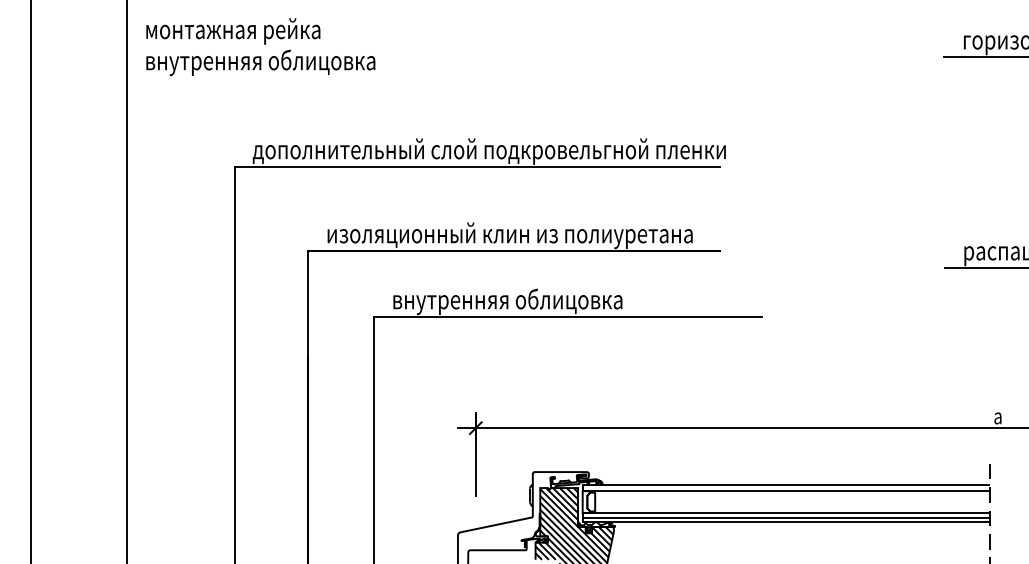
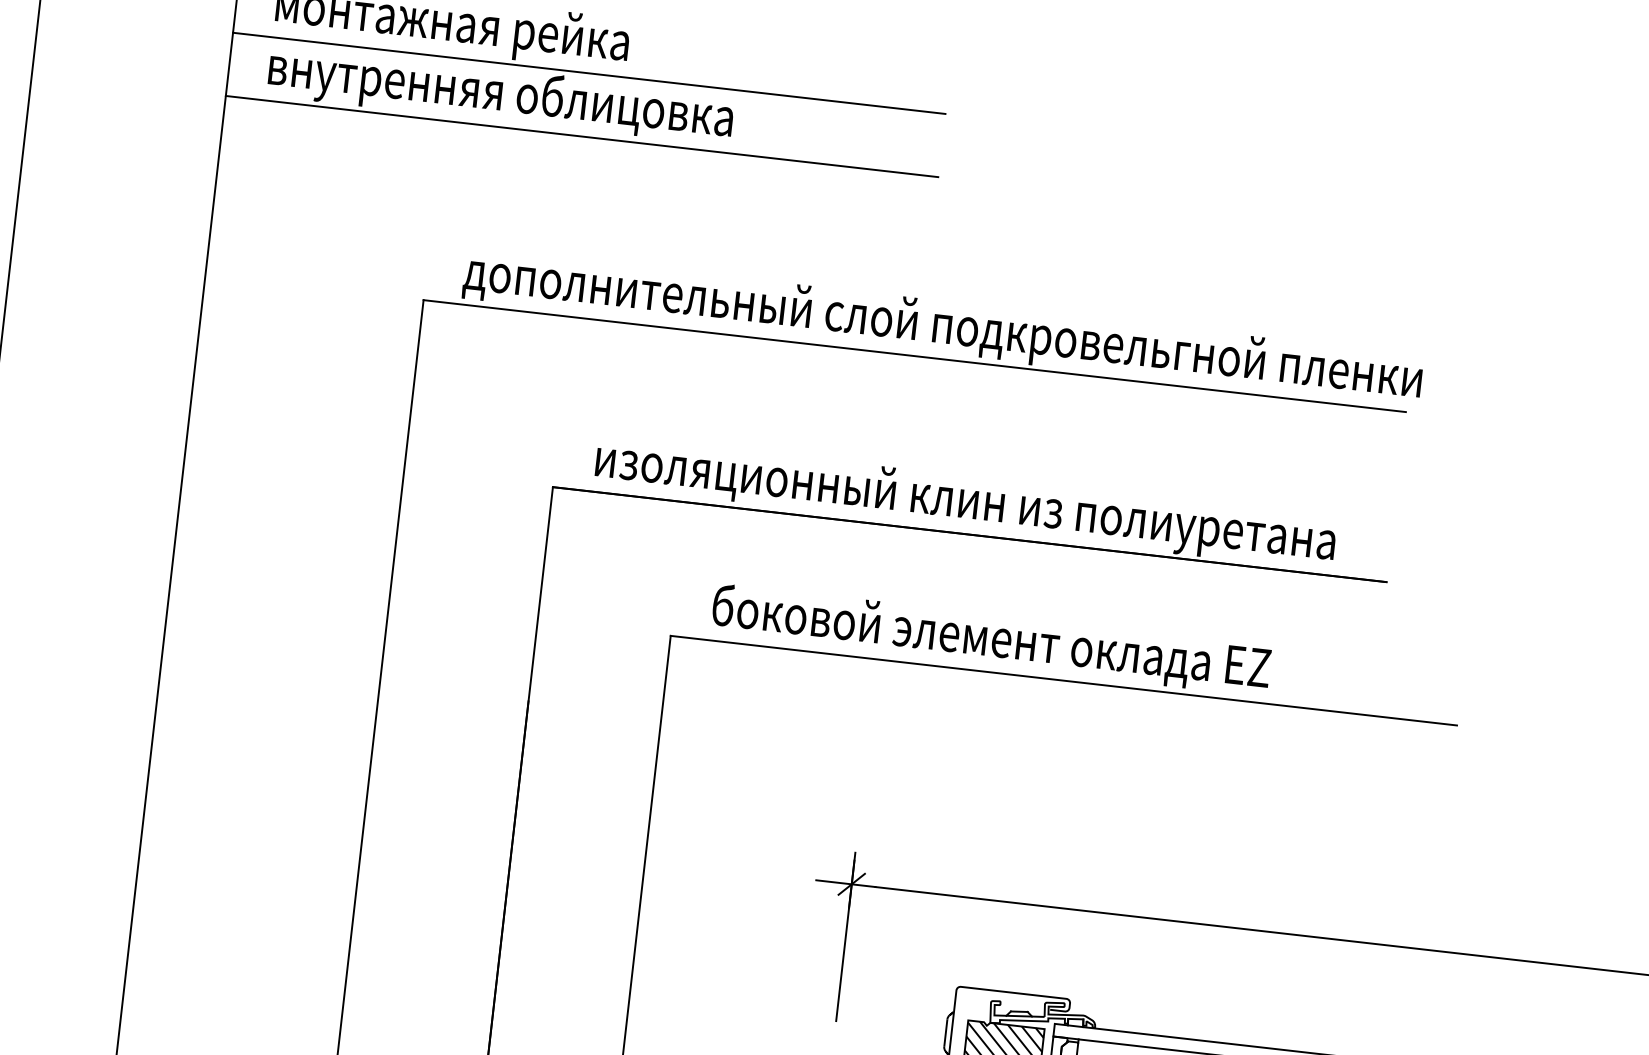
line: (302, 47) -> (588, 74), added
line: (302, 78) -> (581, 136), added
text: (529, 301) -> (989, 640), внутренняя облицовка -> боковой элемент оклада EZ

